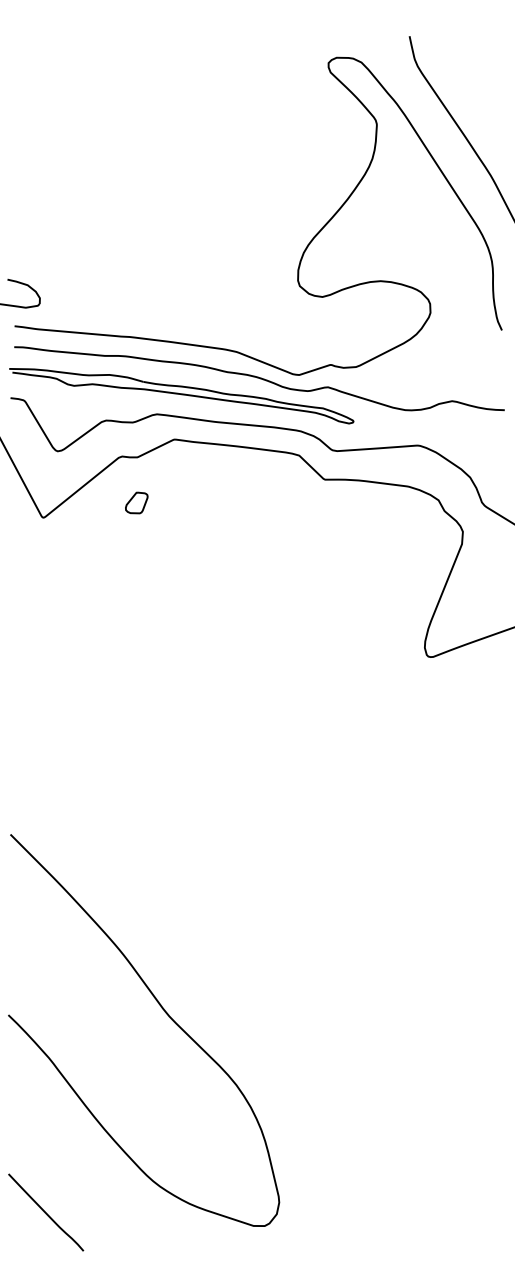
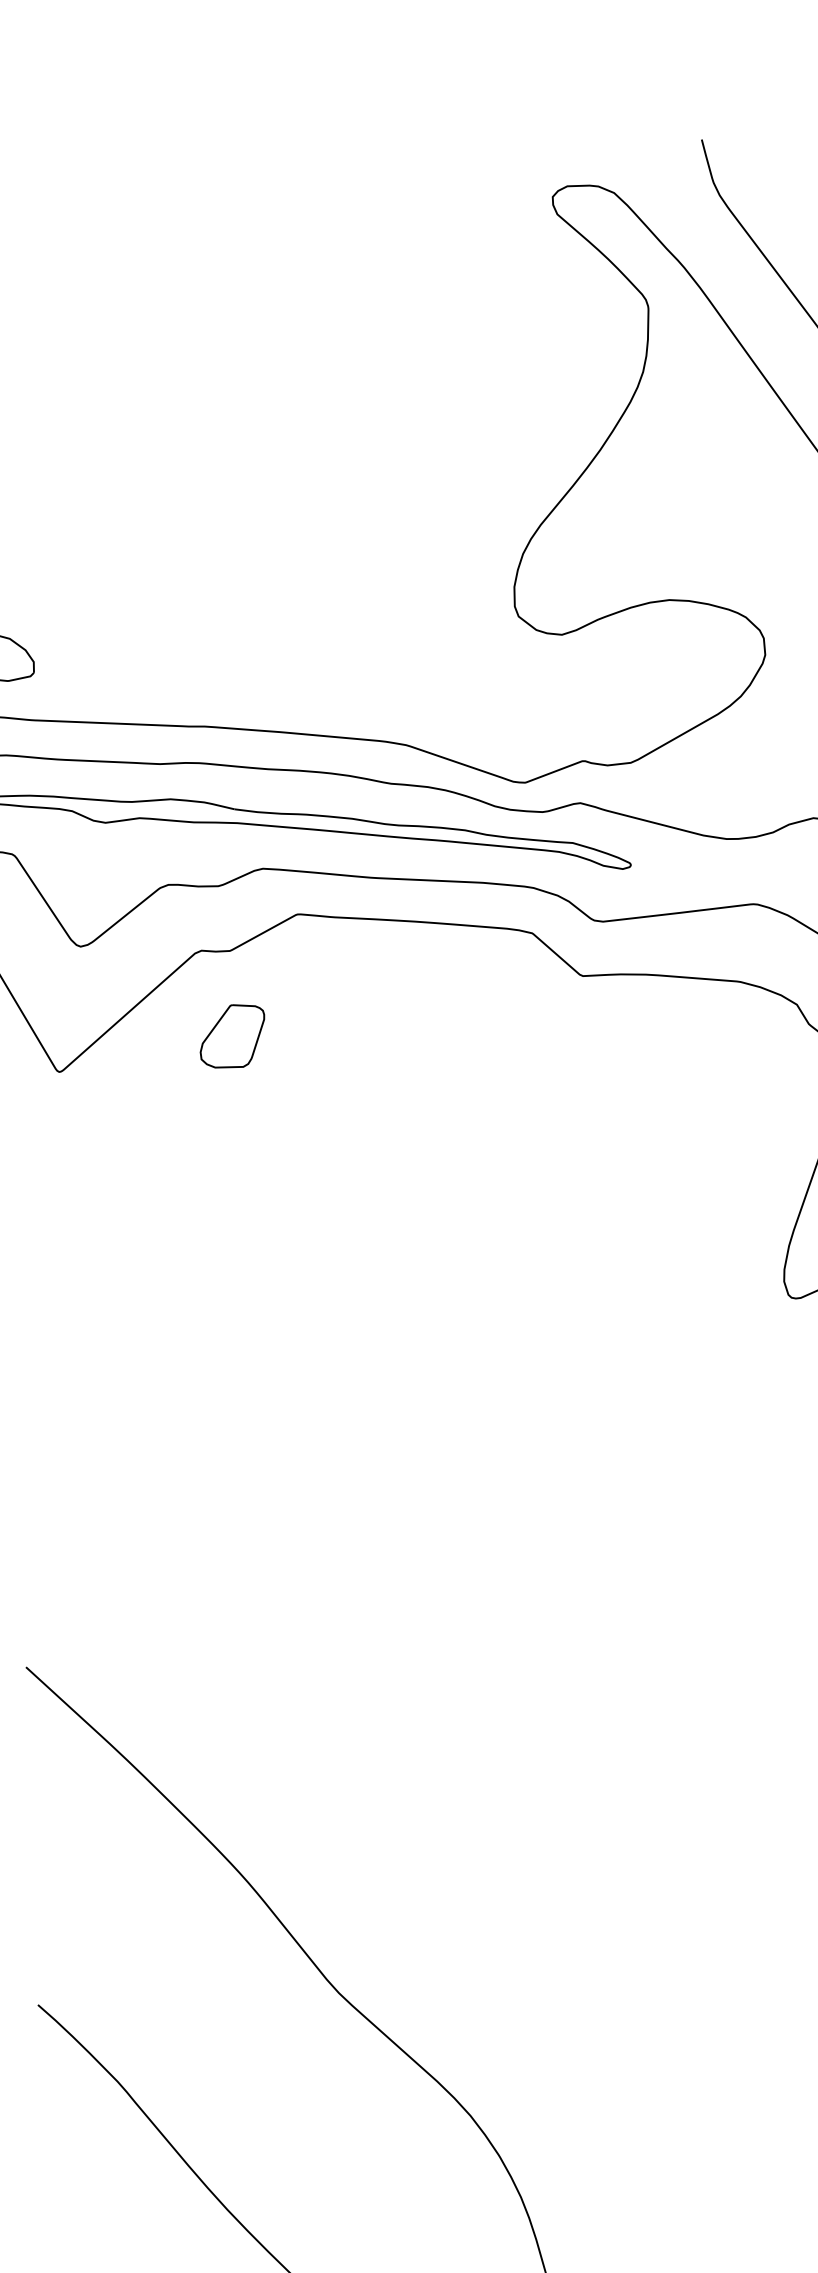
part: (136, 502) -> (232, 1035), size x1.6

